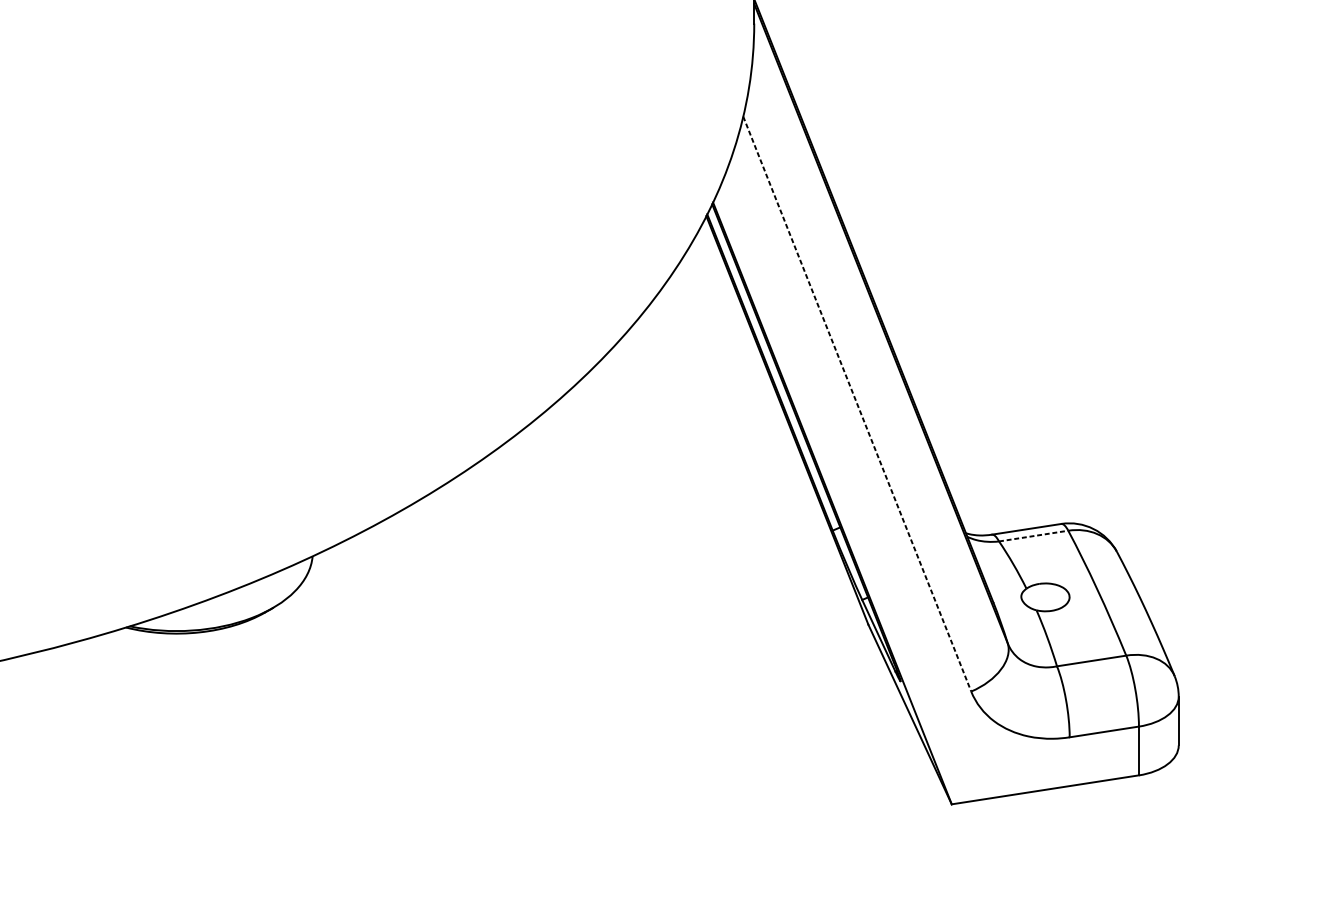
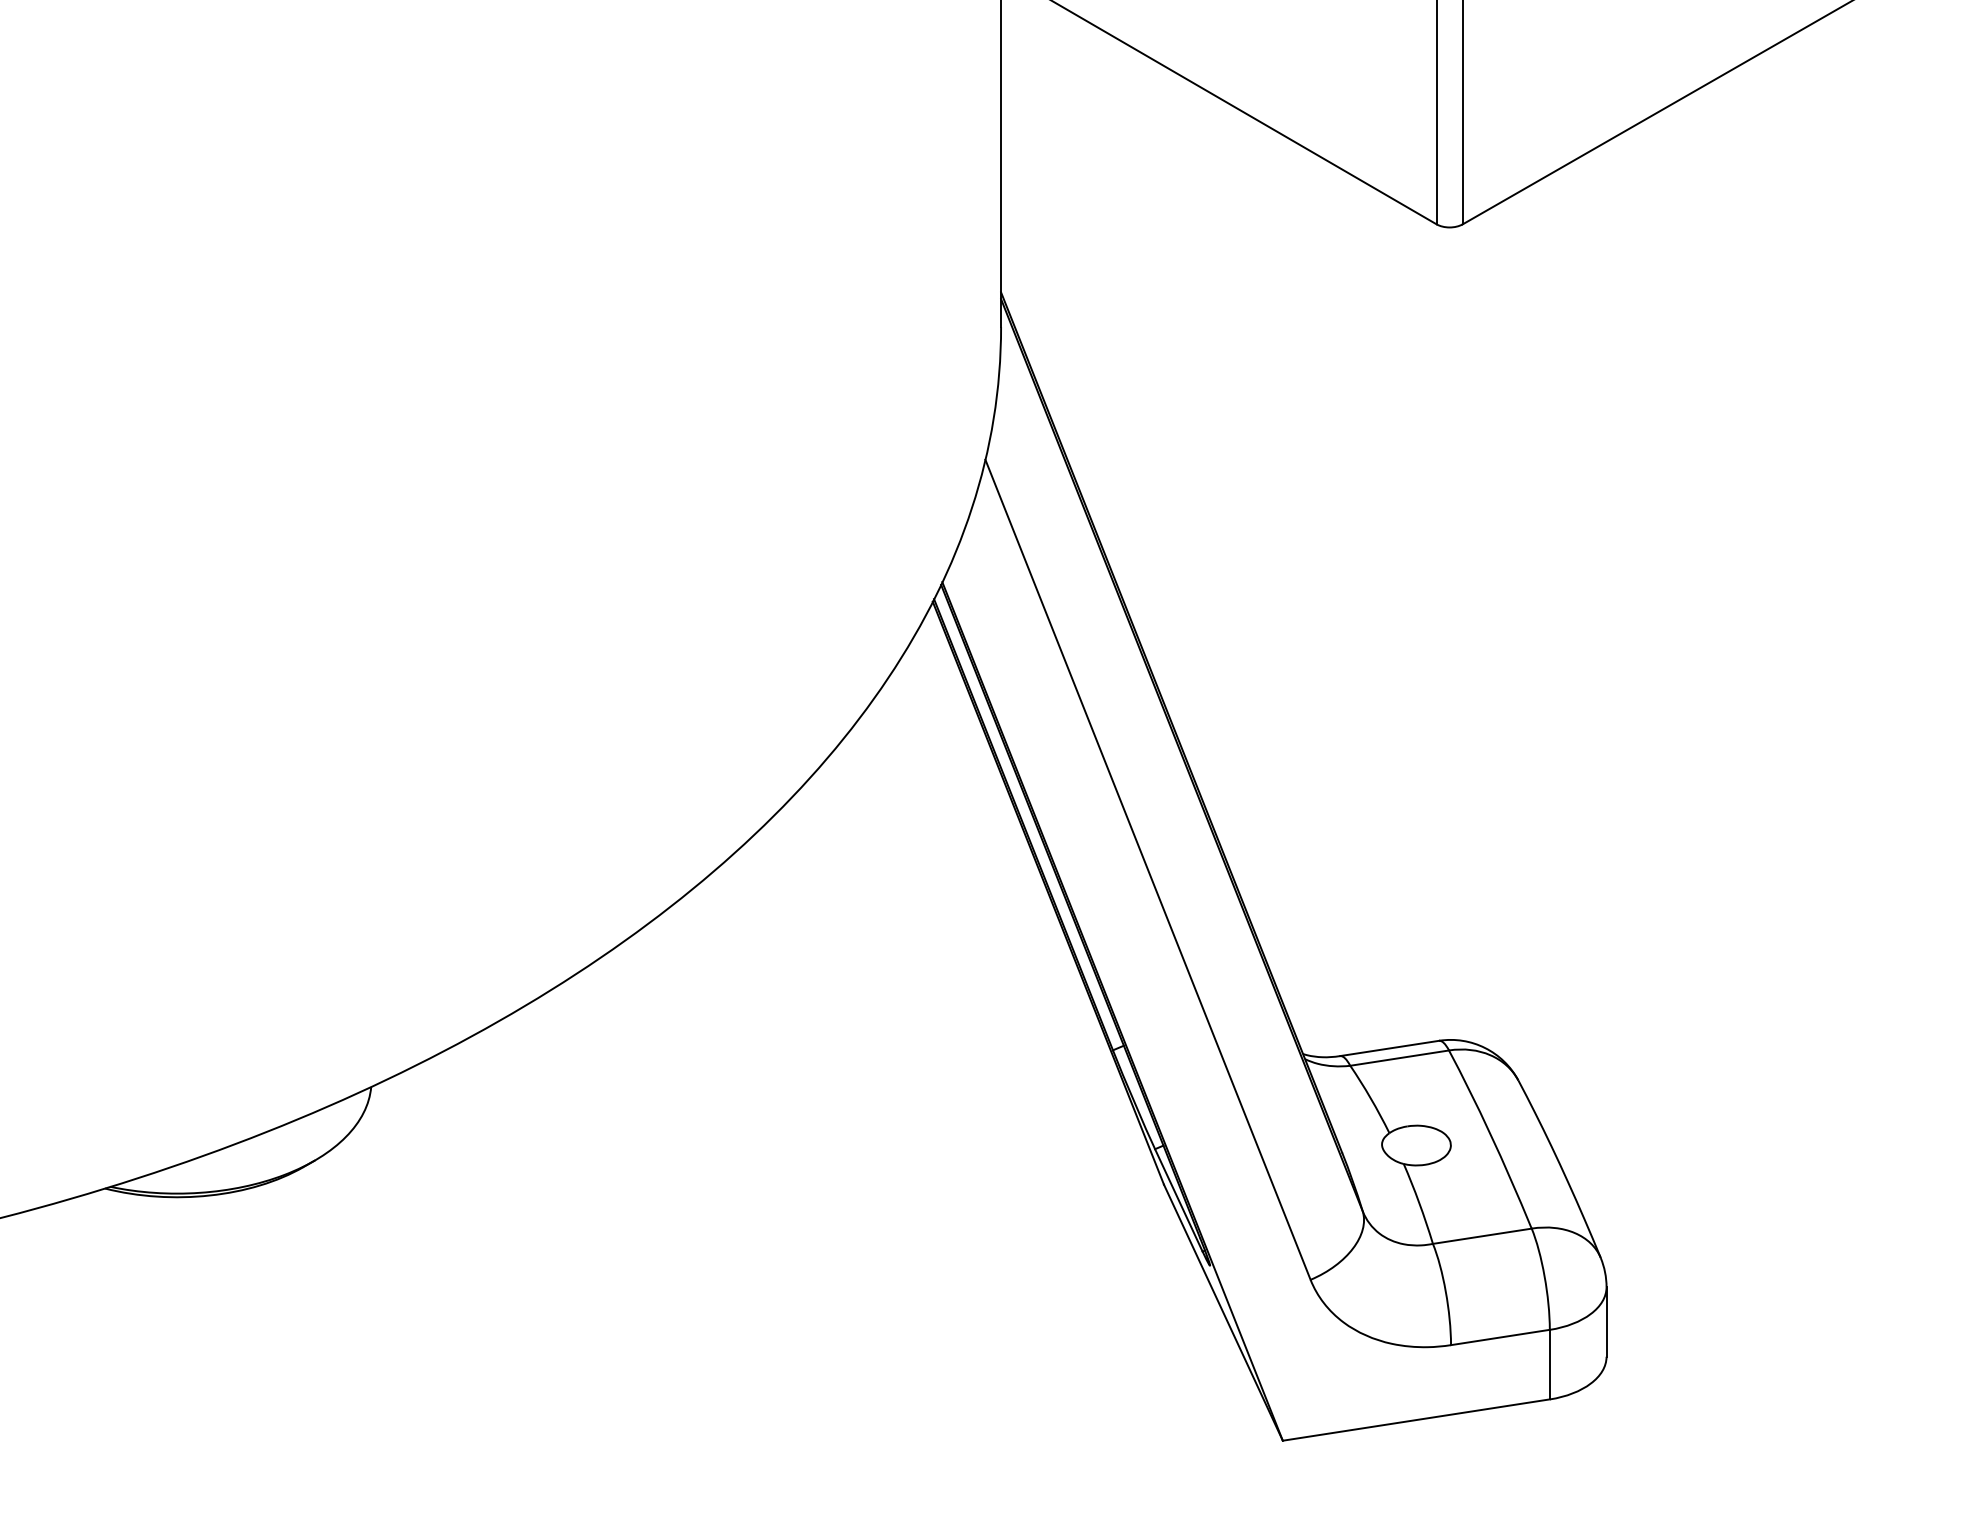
line: (857, 404) -> (1148, 870), dashed -> solid
line: (1033, 536) -> (1399, 1058), dashed -> solid

